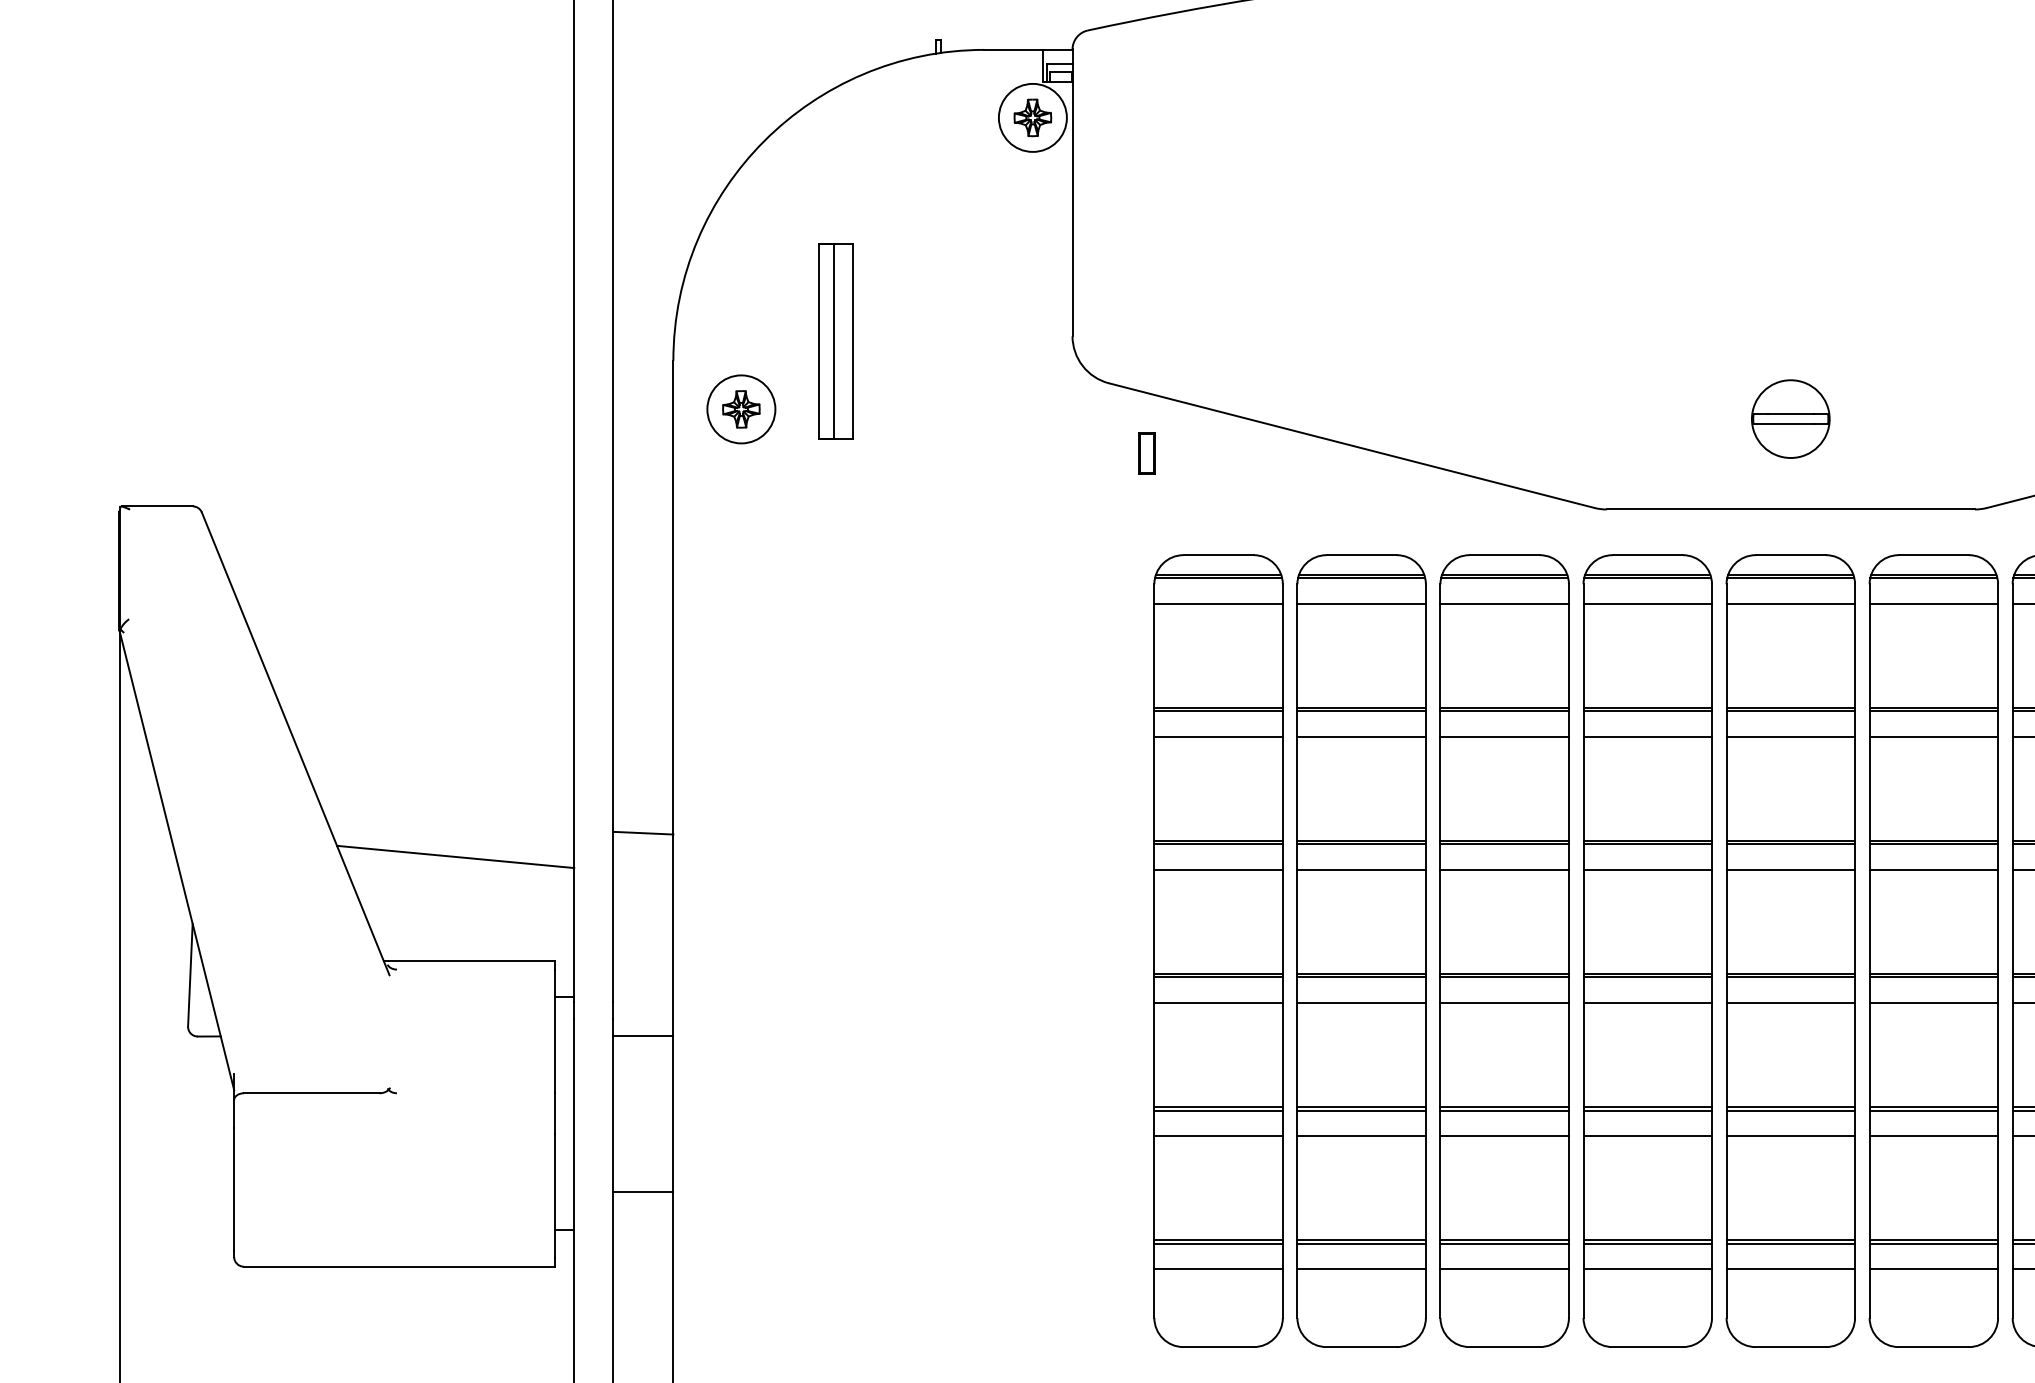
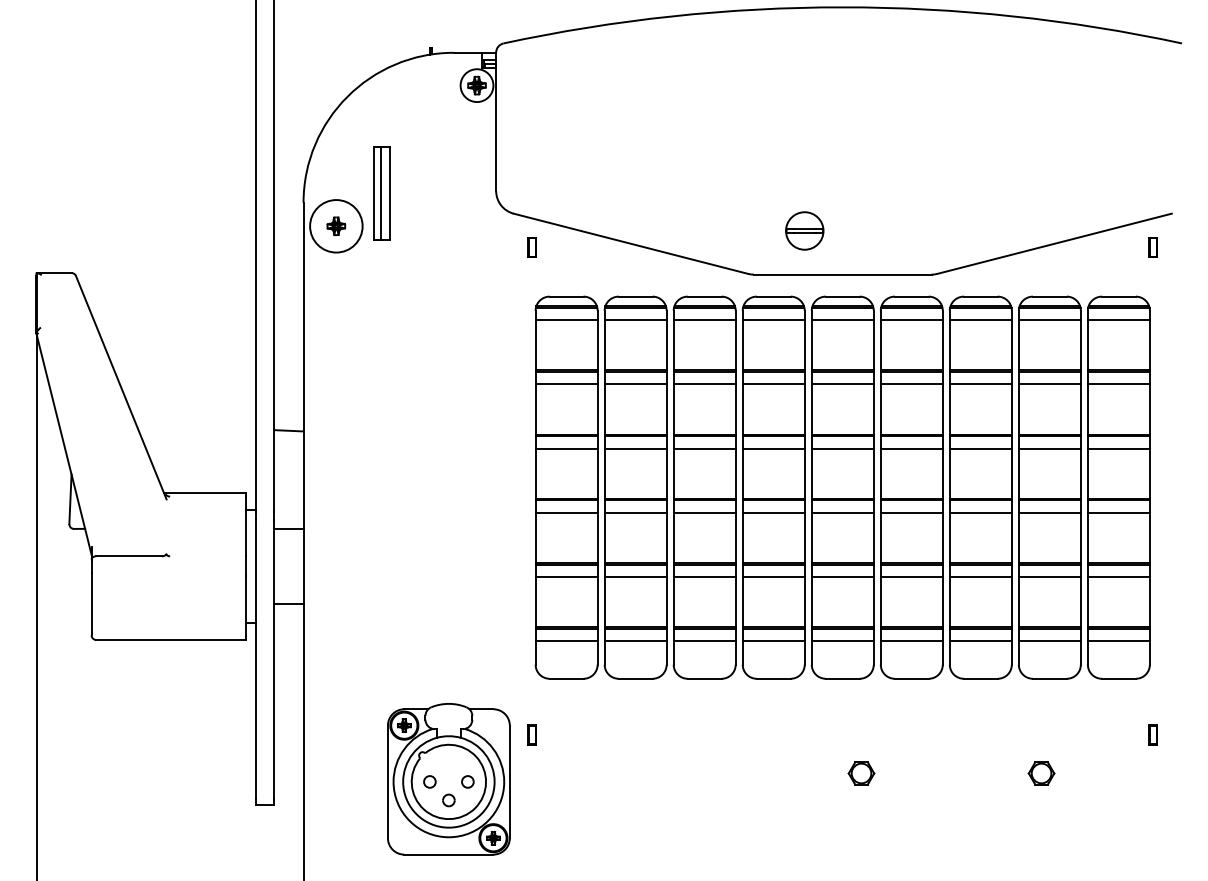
circle: (739, 407) -> (335, 225), size x1.6
part: (1790, 418) -> (804, 230), moved
line: (455, 855) -> (198, 441), removed

